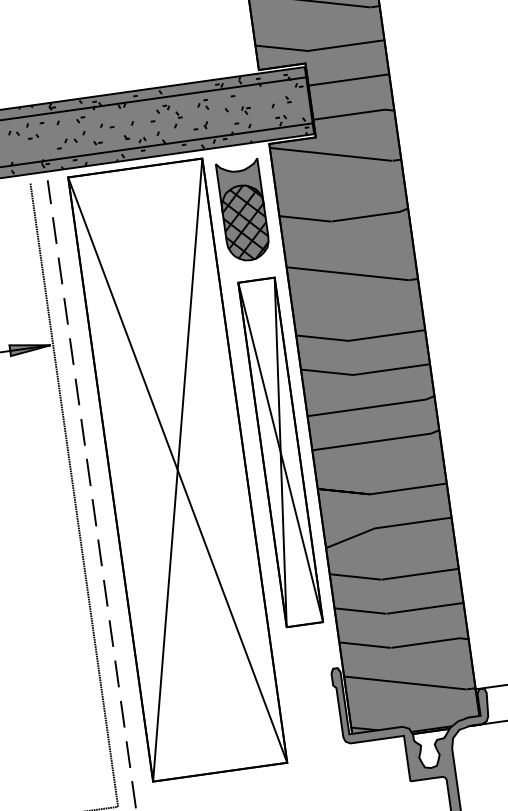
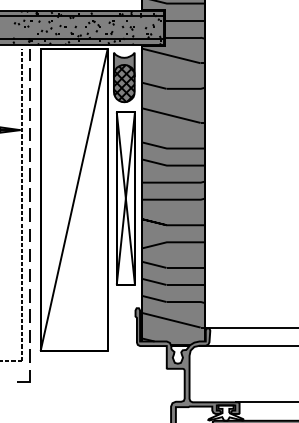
line: (176, 471) -> (73, 200), removed

